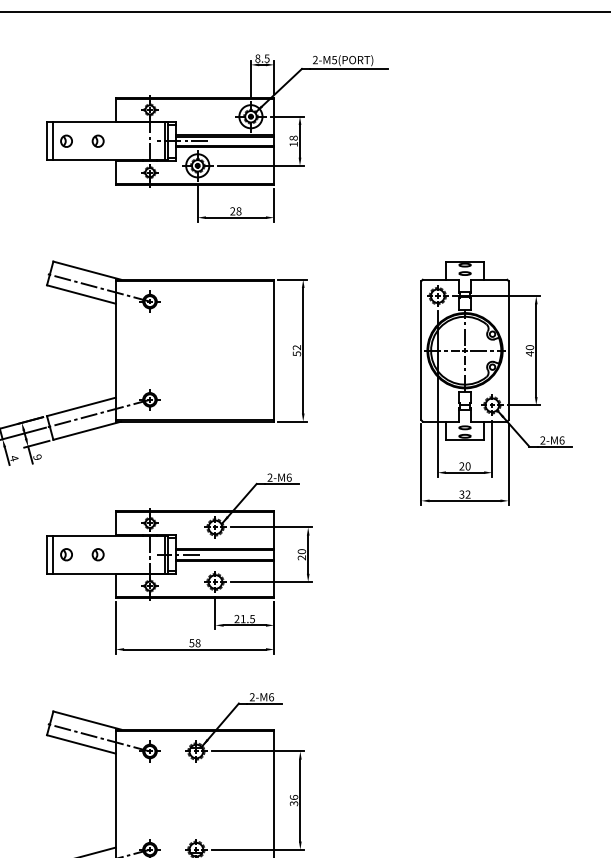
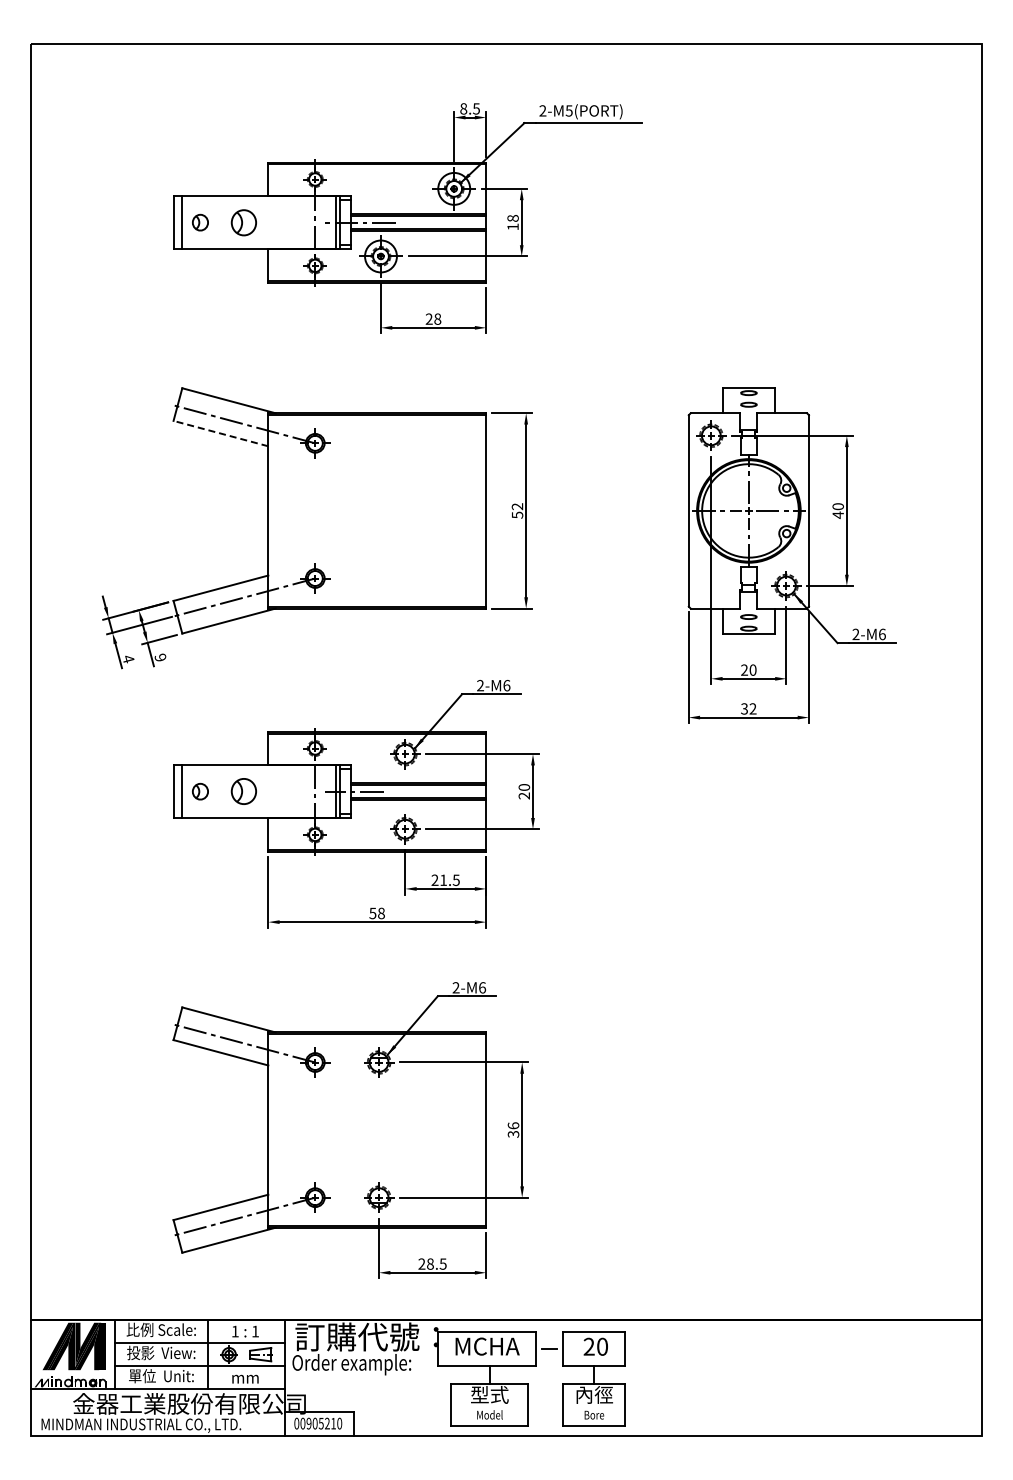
part: (97, 141) -> (243, 222), size x1.6
line: (81, 294) -> (220, 433), solid -> dashed
part: (97, 554) -> (243, 791), size x1.6

